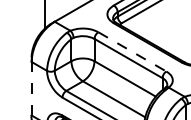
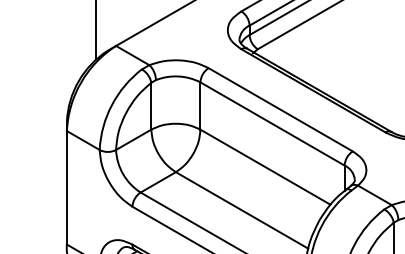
line: (132, 52) -> (280, 111), dashed -> solid
line: (31, 88) -> (66, 187), dashed -> solid

